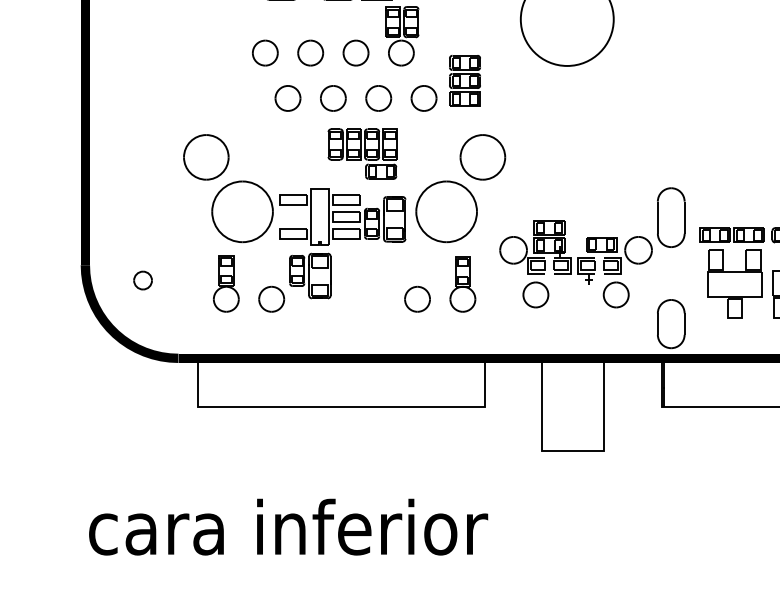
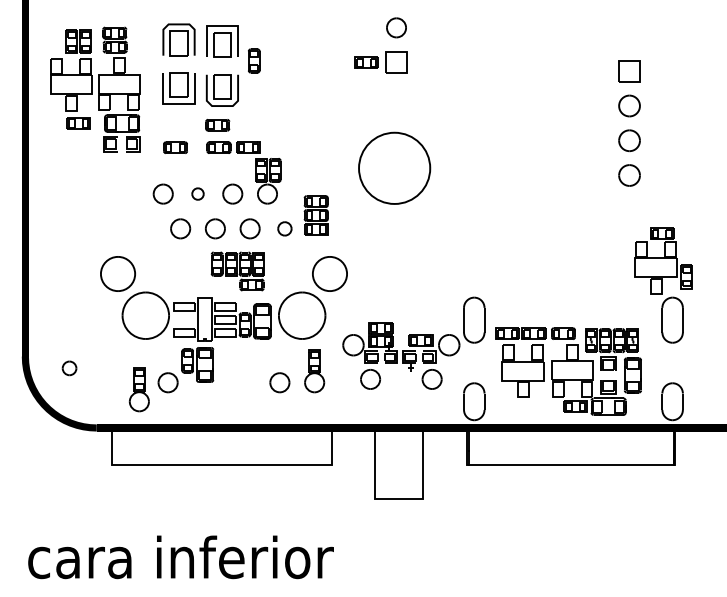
part: (310, 52) -> (197, 193), size x0.6
part: (423, 97) -> (284, 228), size x0.7
part: (225, 283) -> (138, 389), moved

